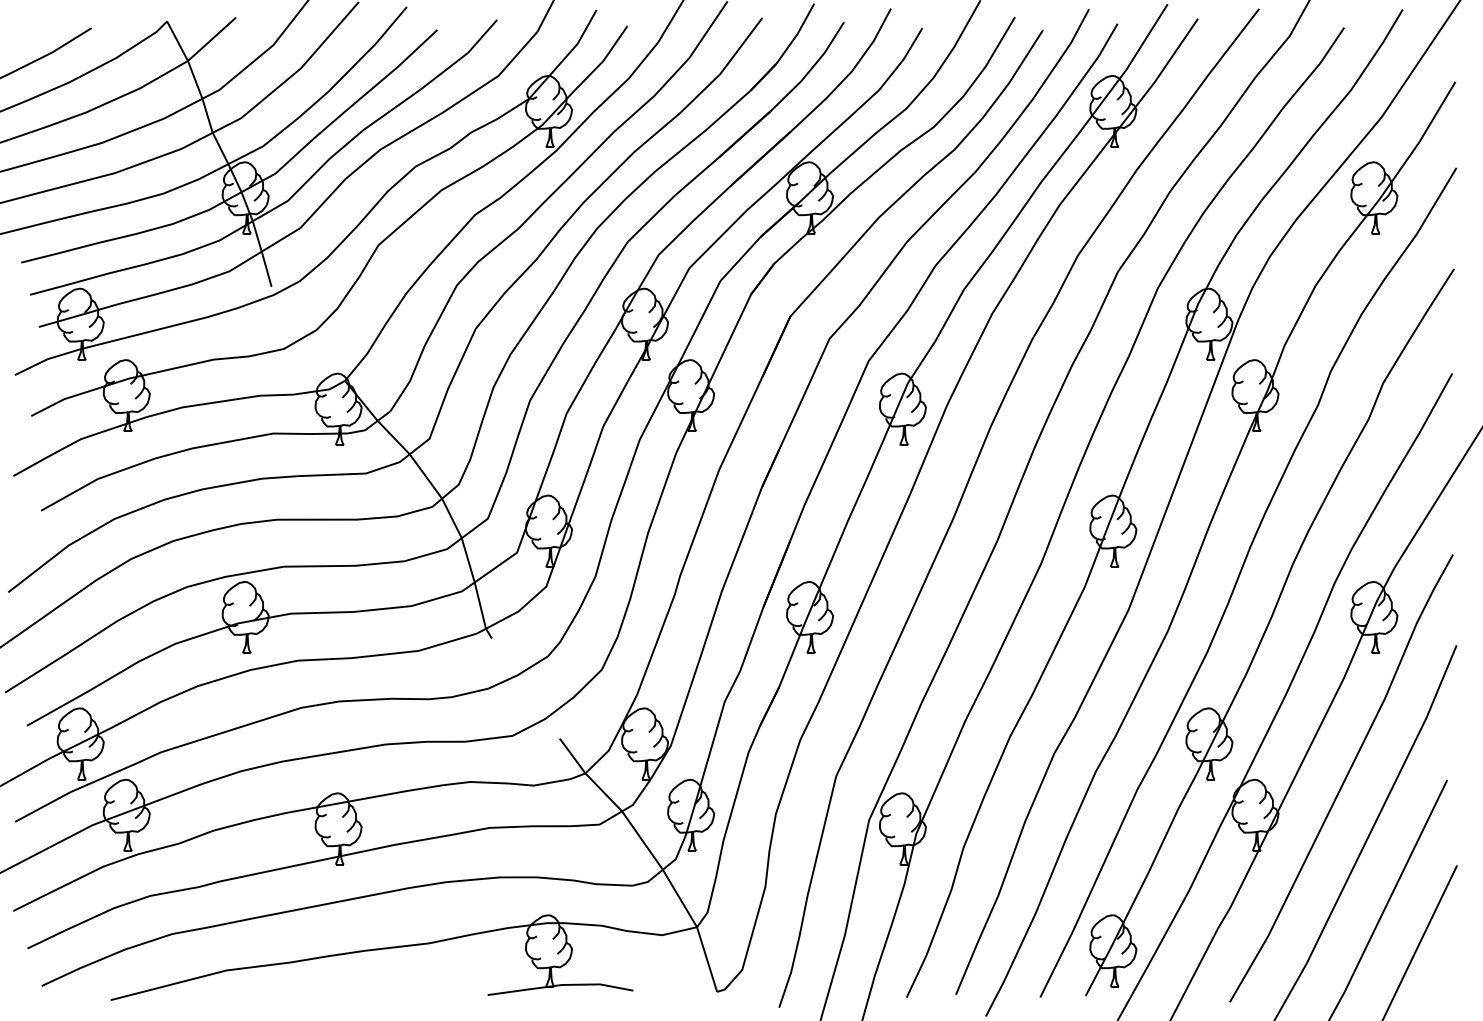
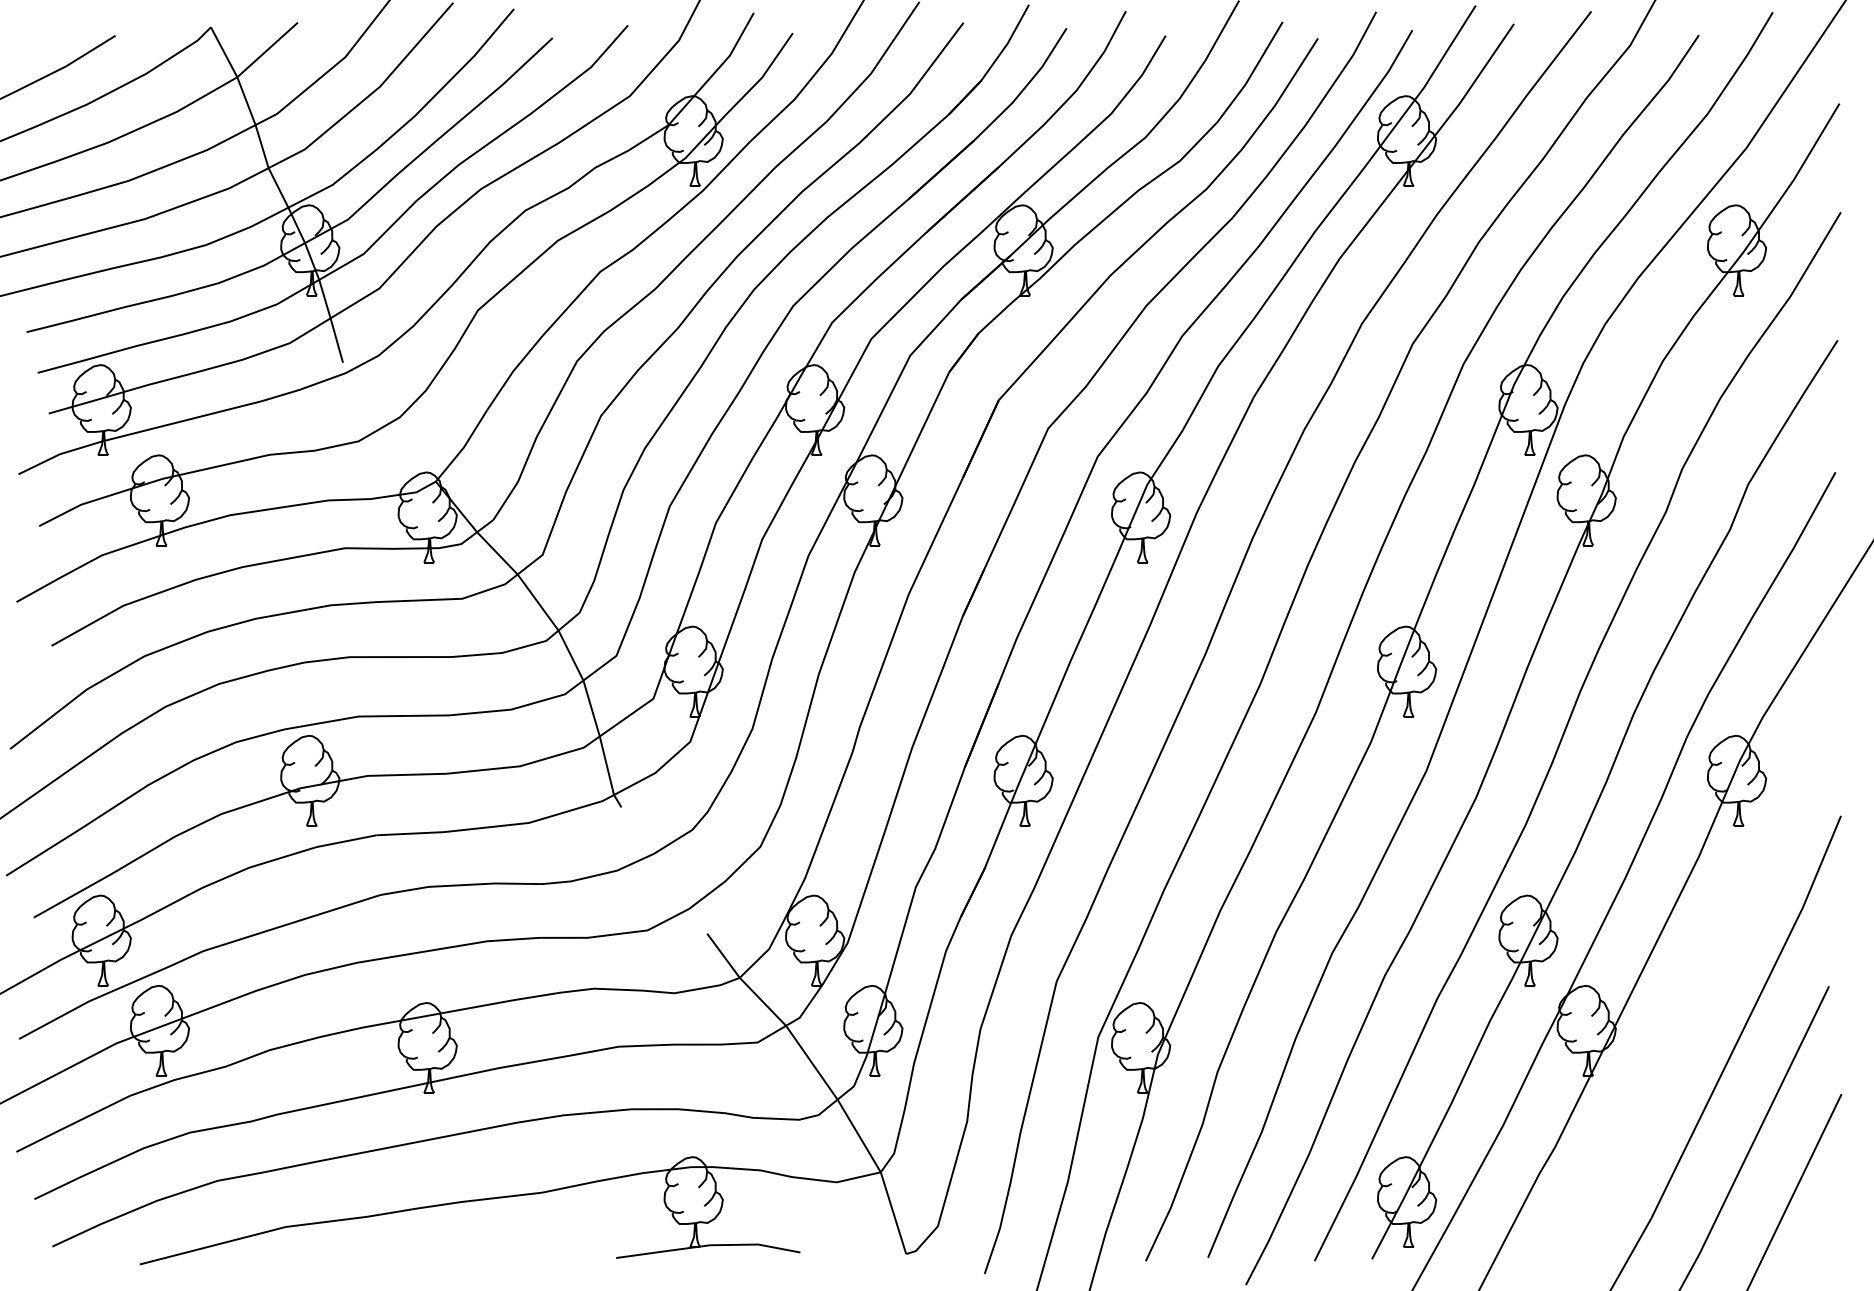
curve: (1343, 780) -> (1698, 986), removed

